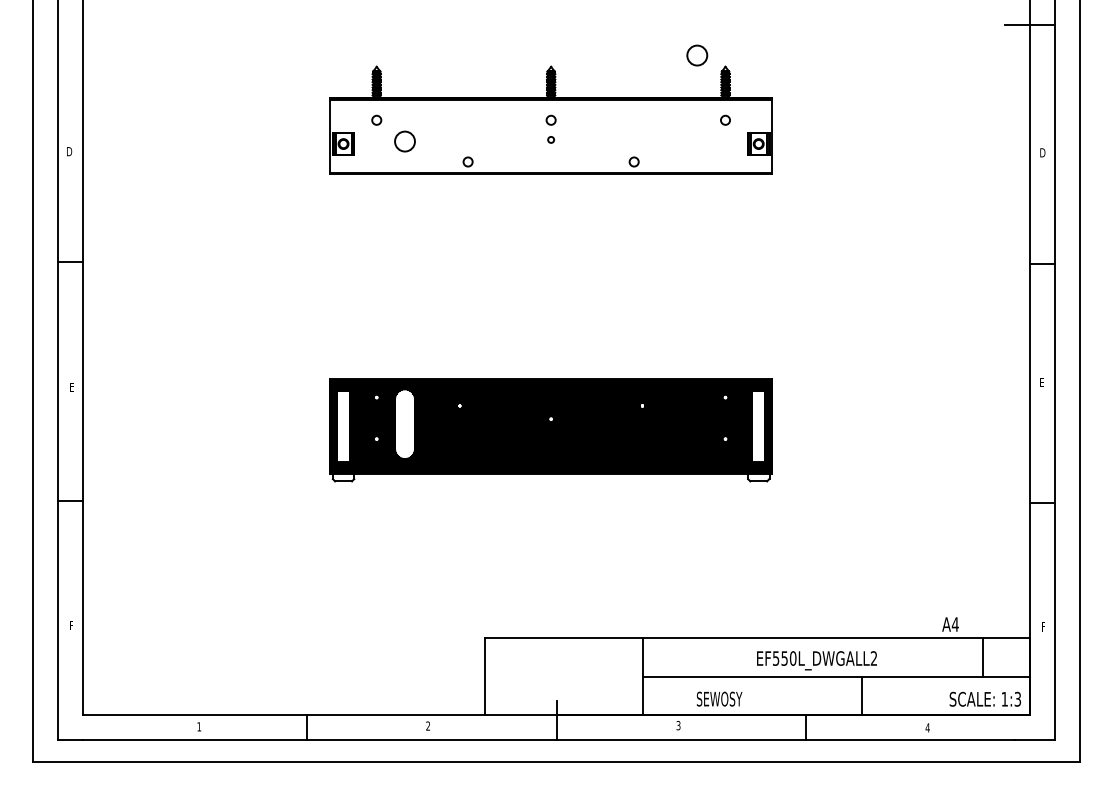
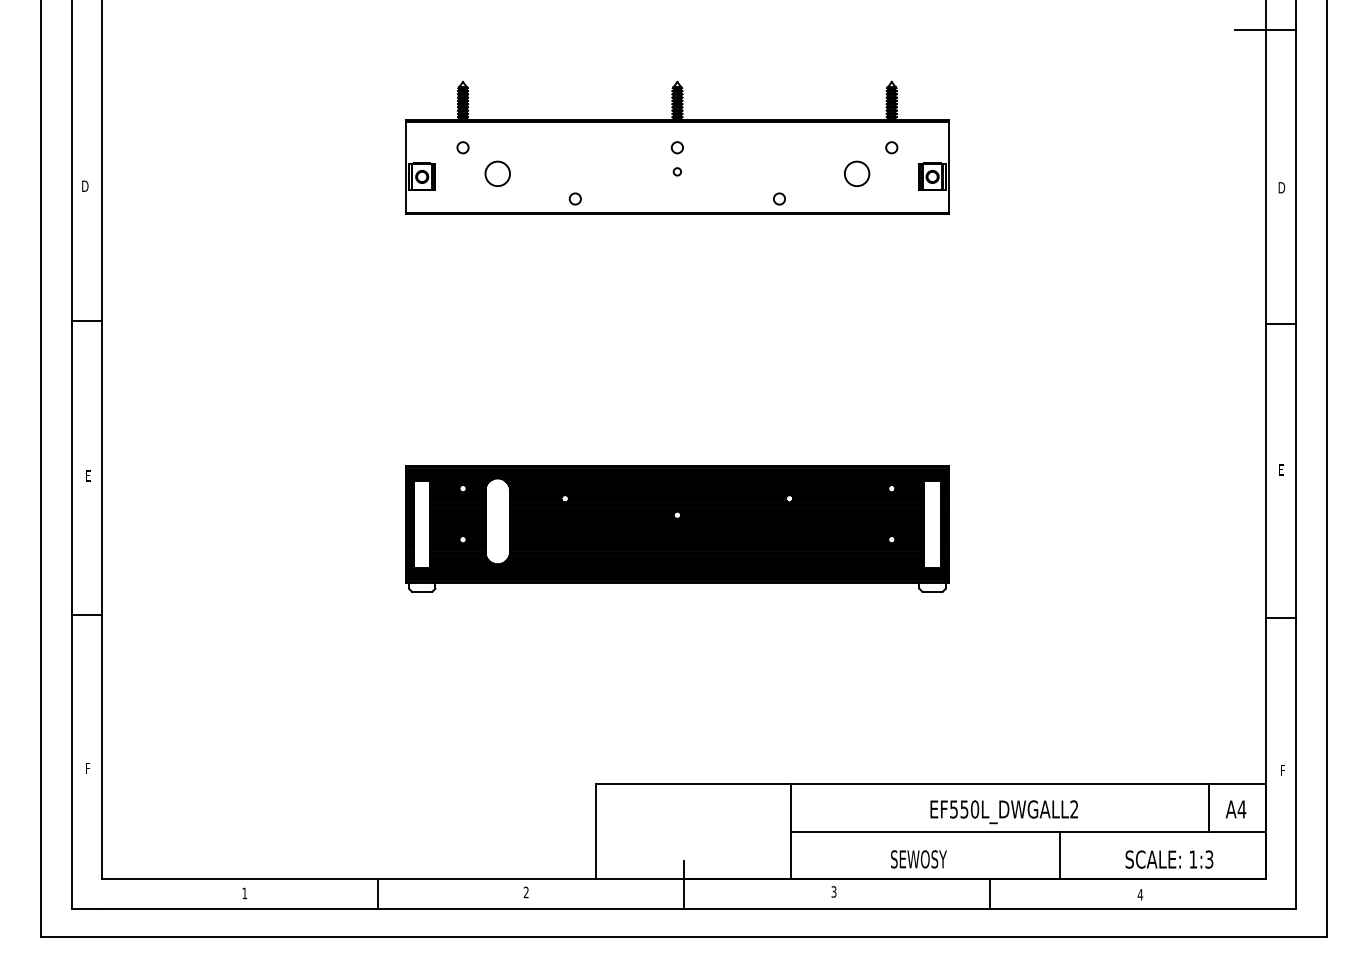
circle: (697, 55) -> (857, 173), moved
text: (950, 624) -> (1236, 809), moved
text: (719, 698) -> (918, 858), moved
text: (984, 698) -> (1168, 858), moved

